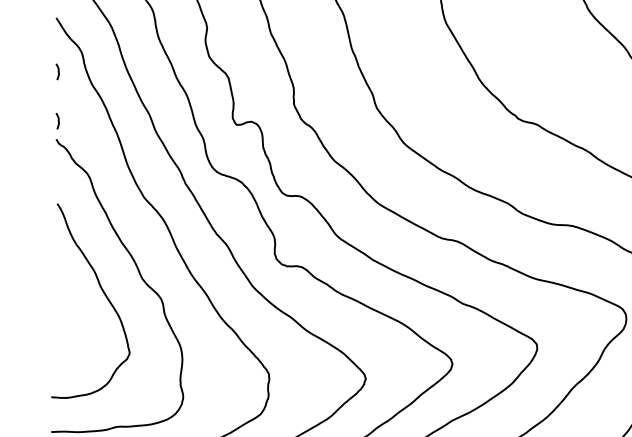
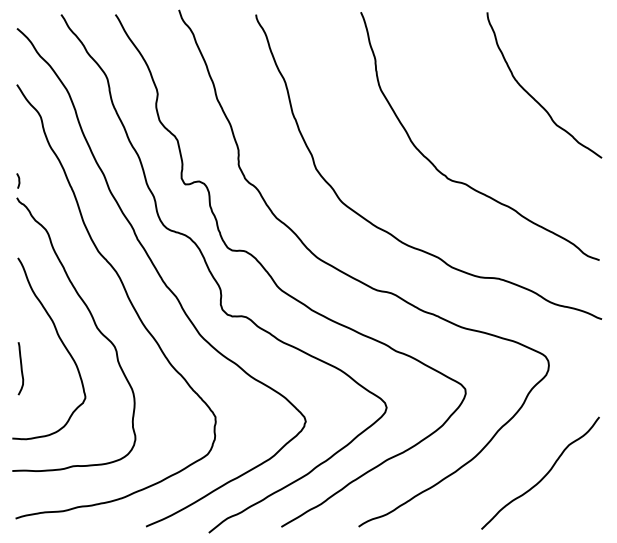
curve: (57, 71) -> (18, 134), removed
curve: (60, 322) -> (20, 368), added

